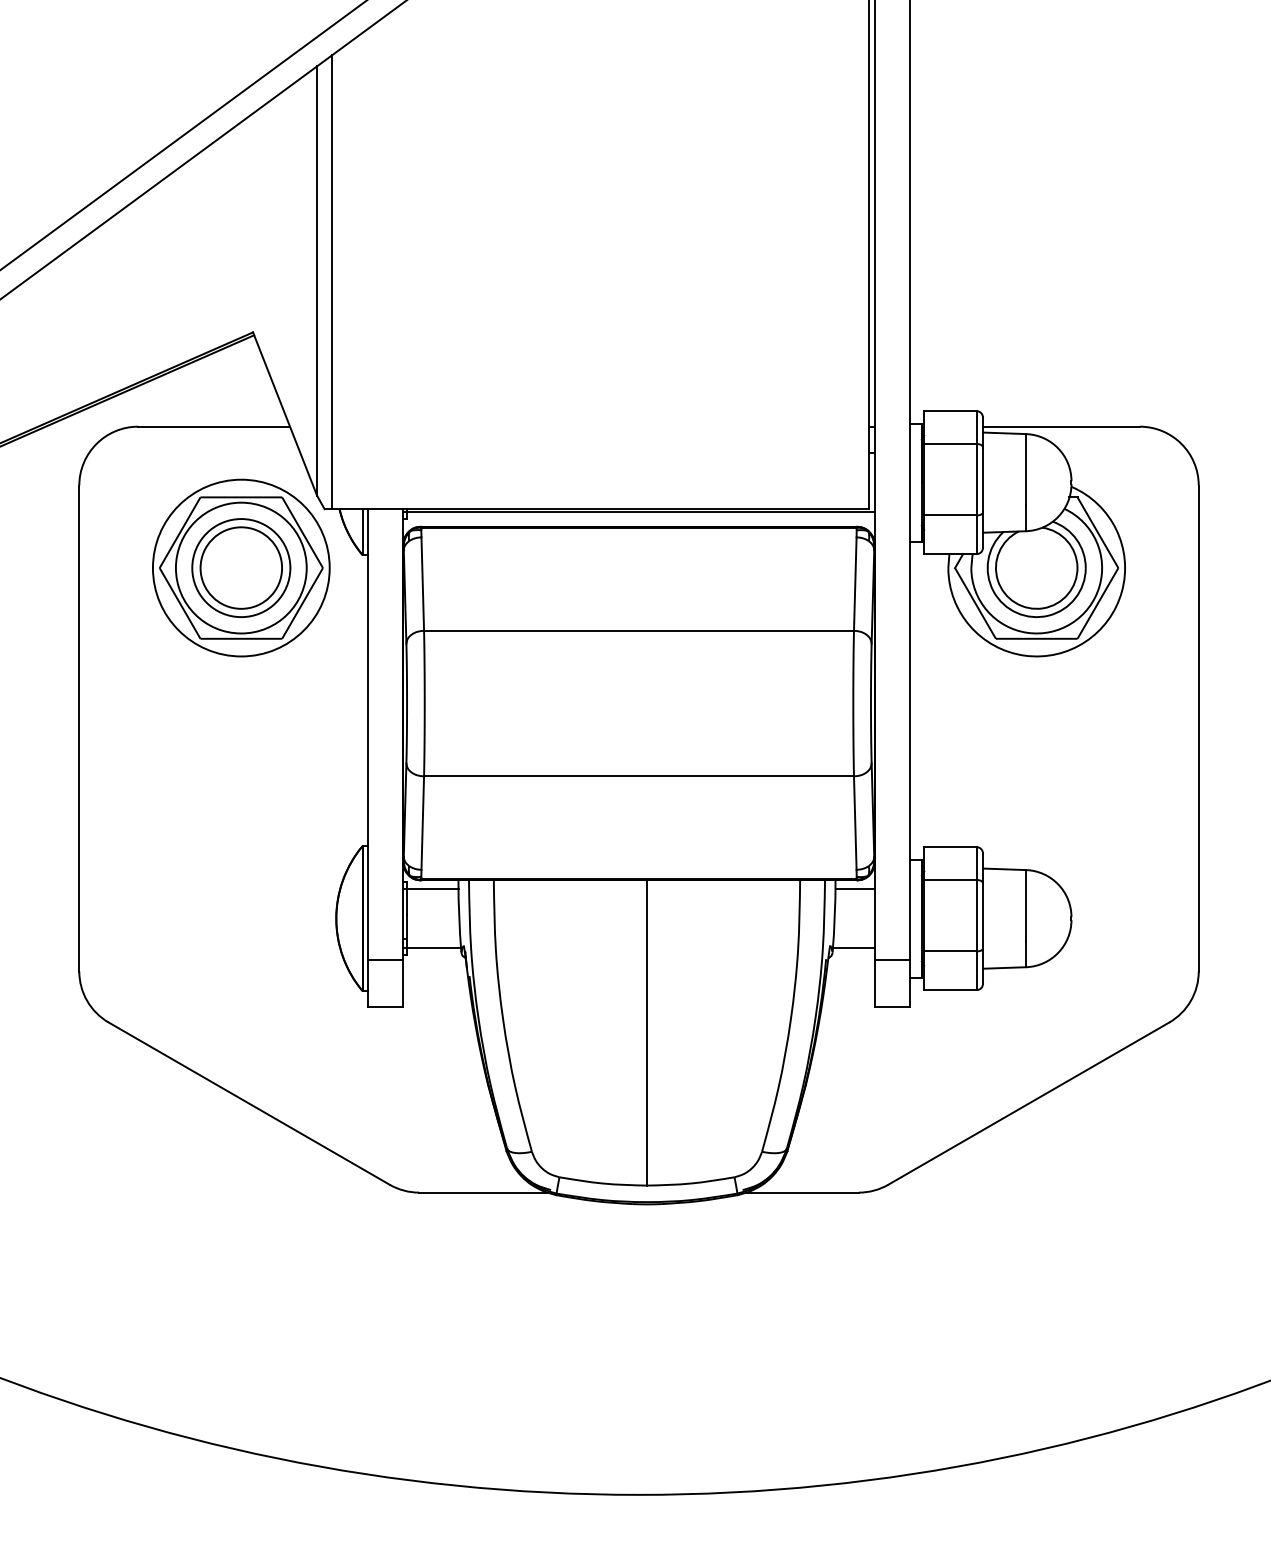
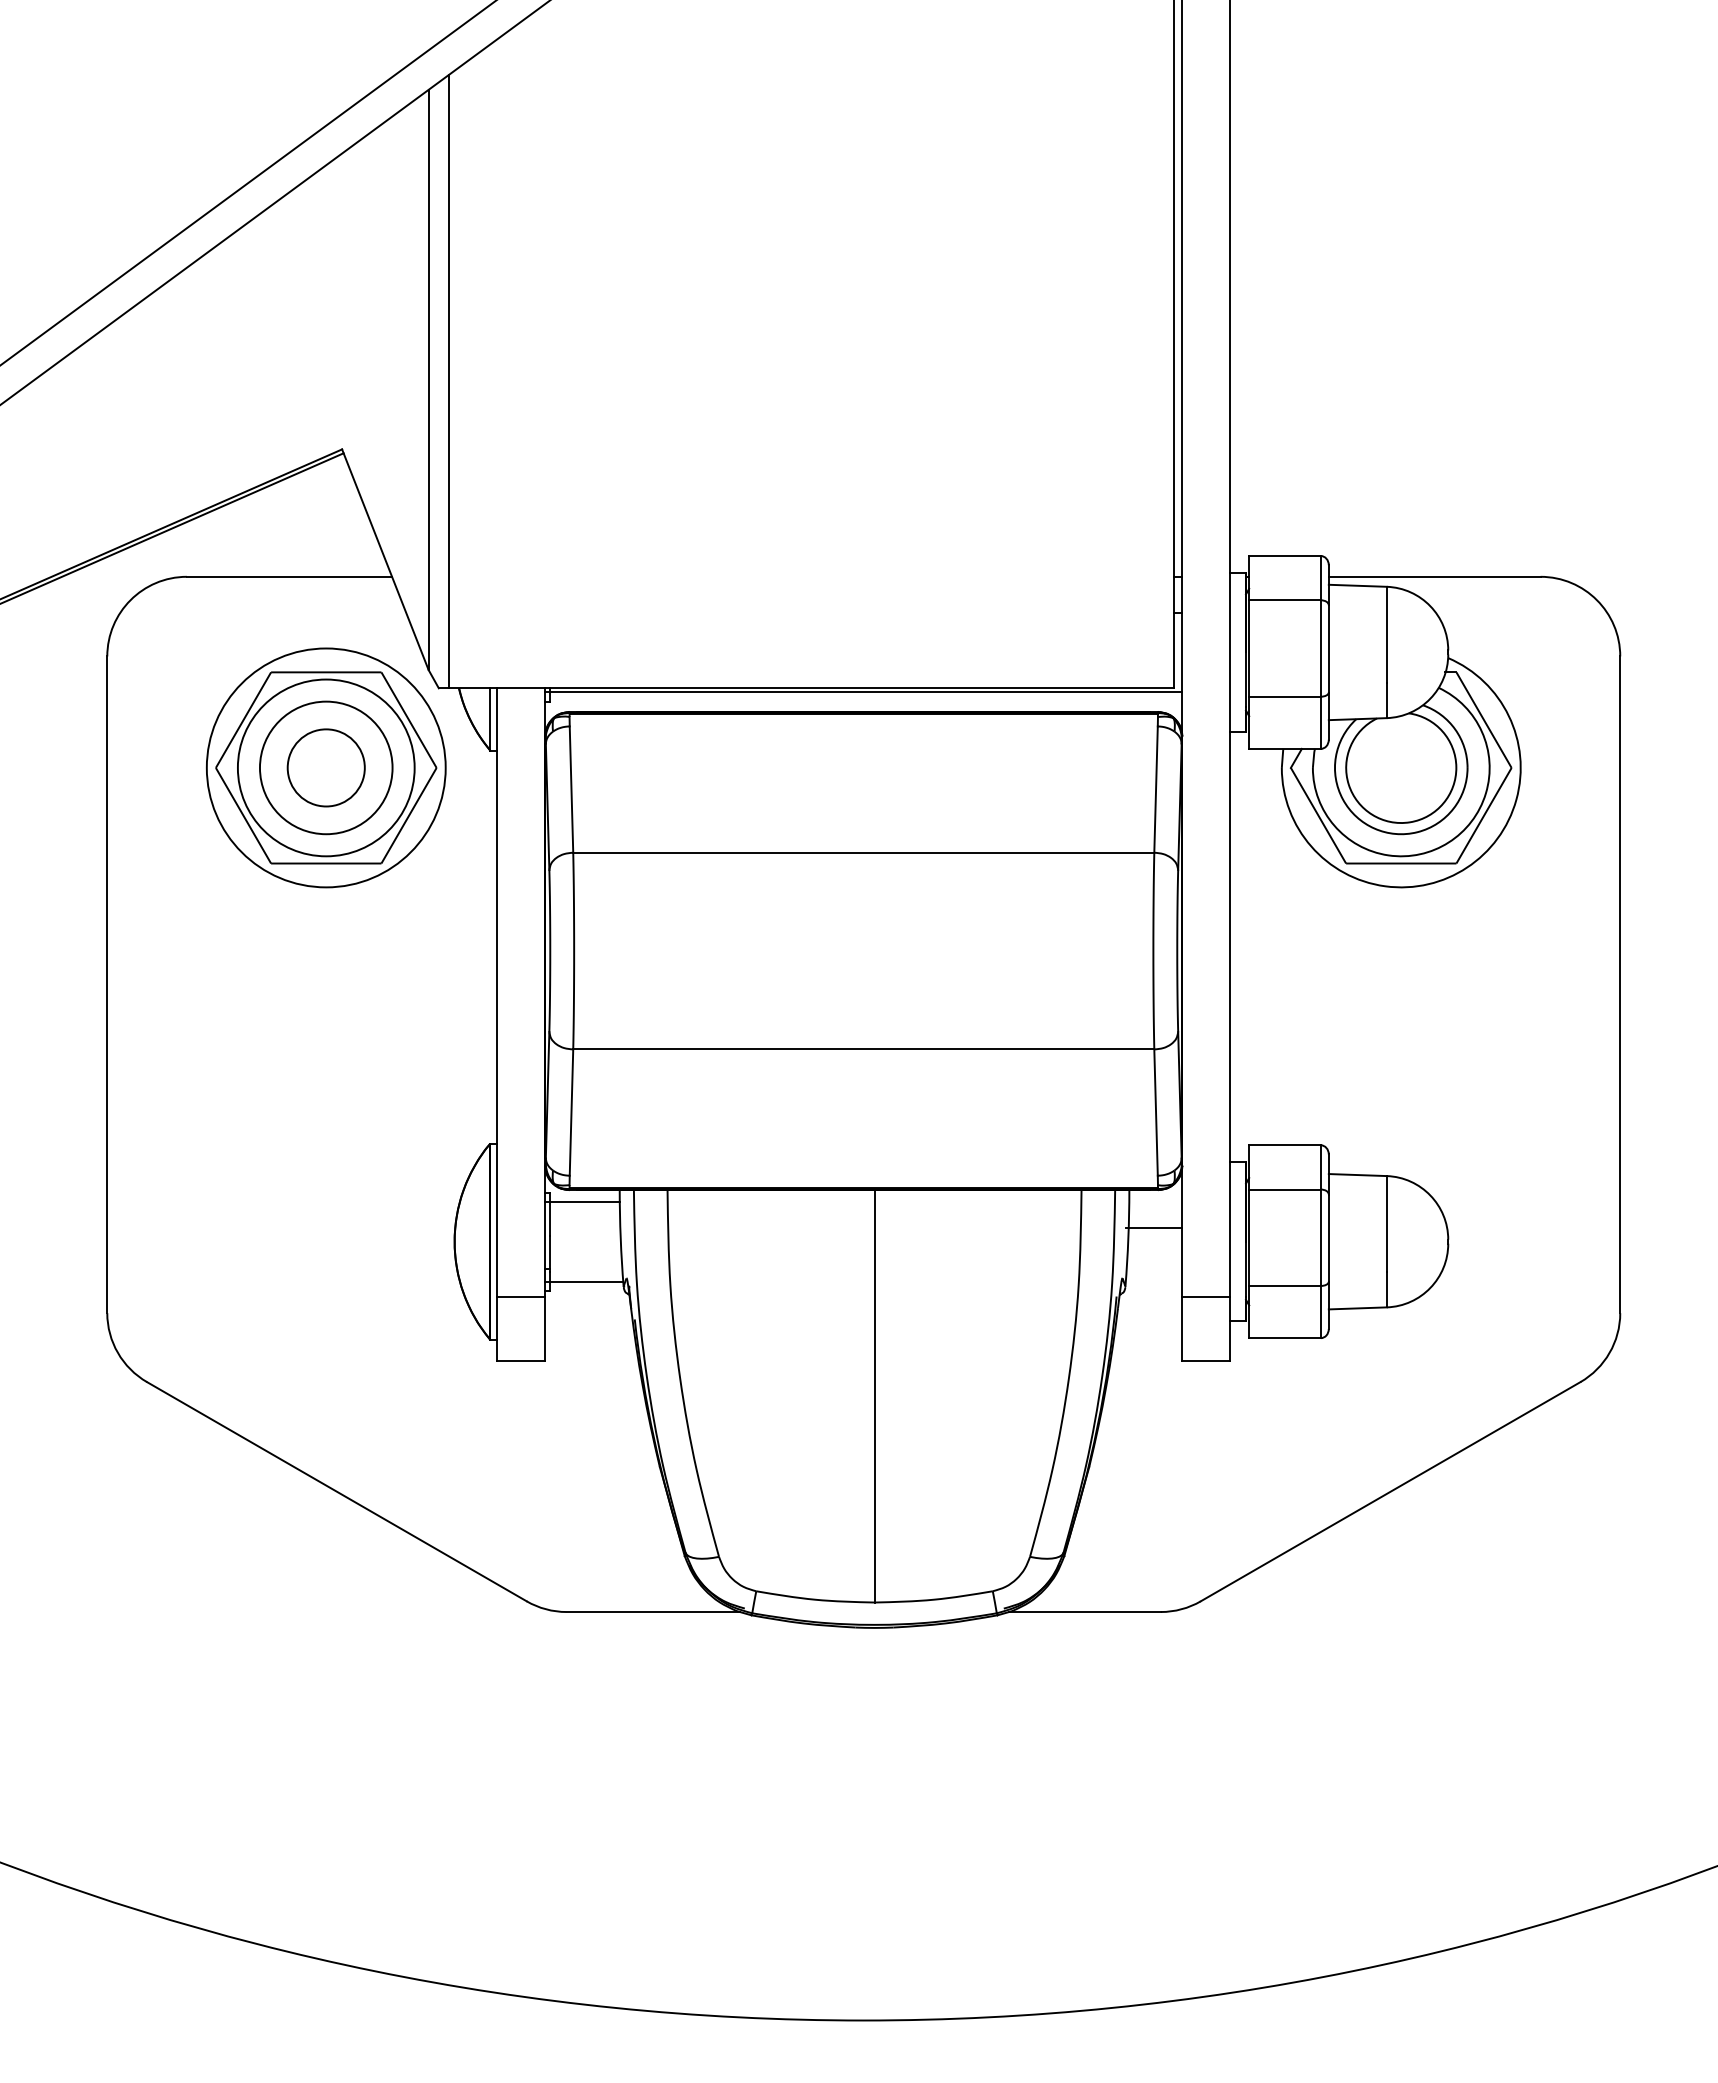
circle: (241, 567) -> (326, 767), size x0.7
line: (854, 888) -> (1155, 1201), removed
line: (853, 948) -> (1153, 1227), moved

